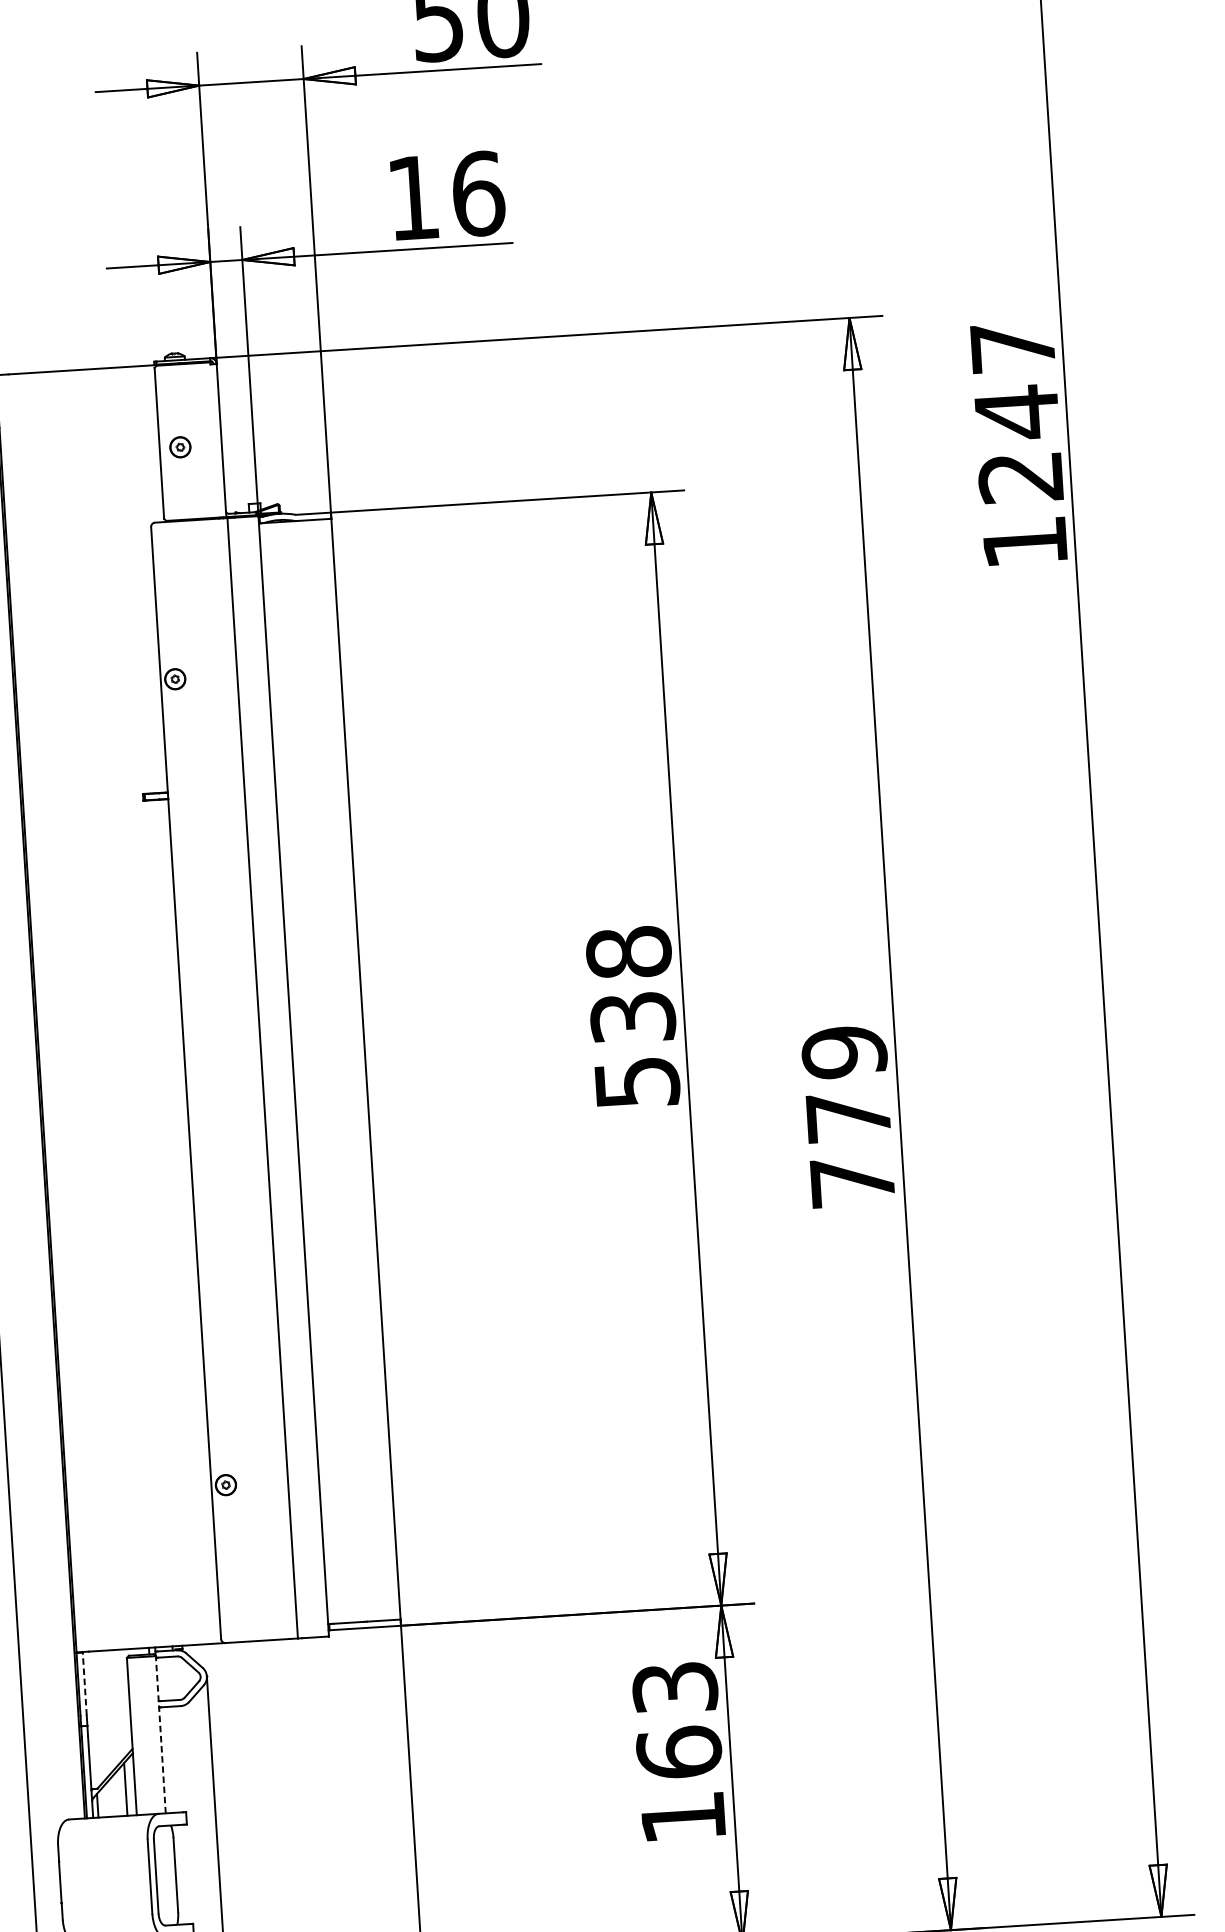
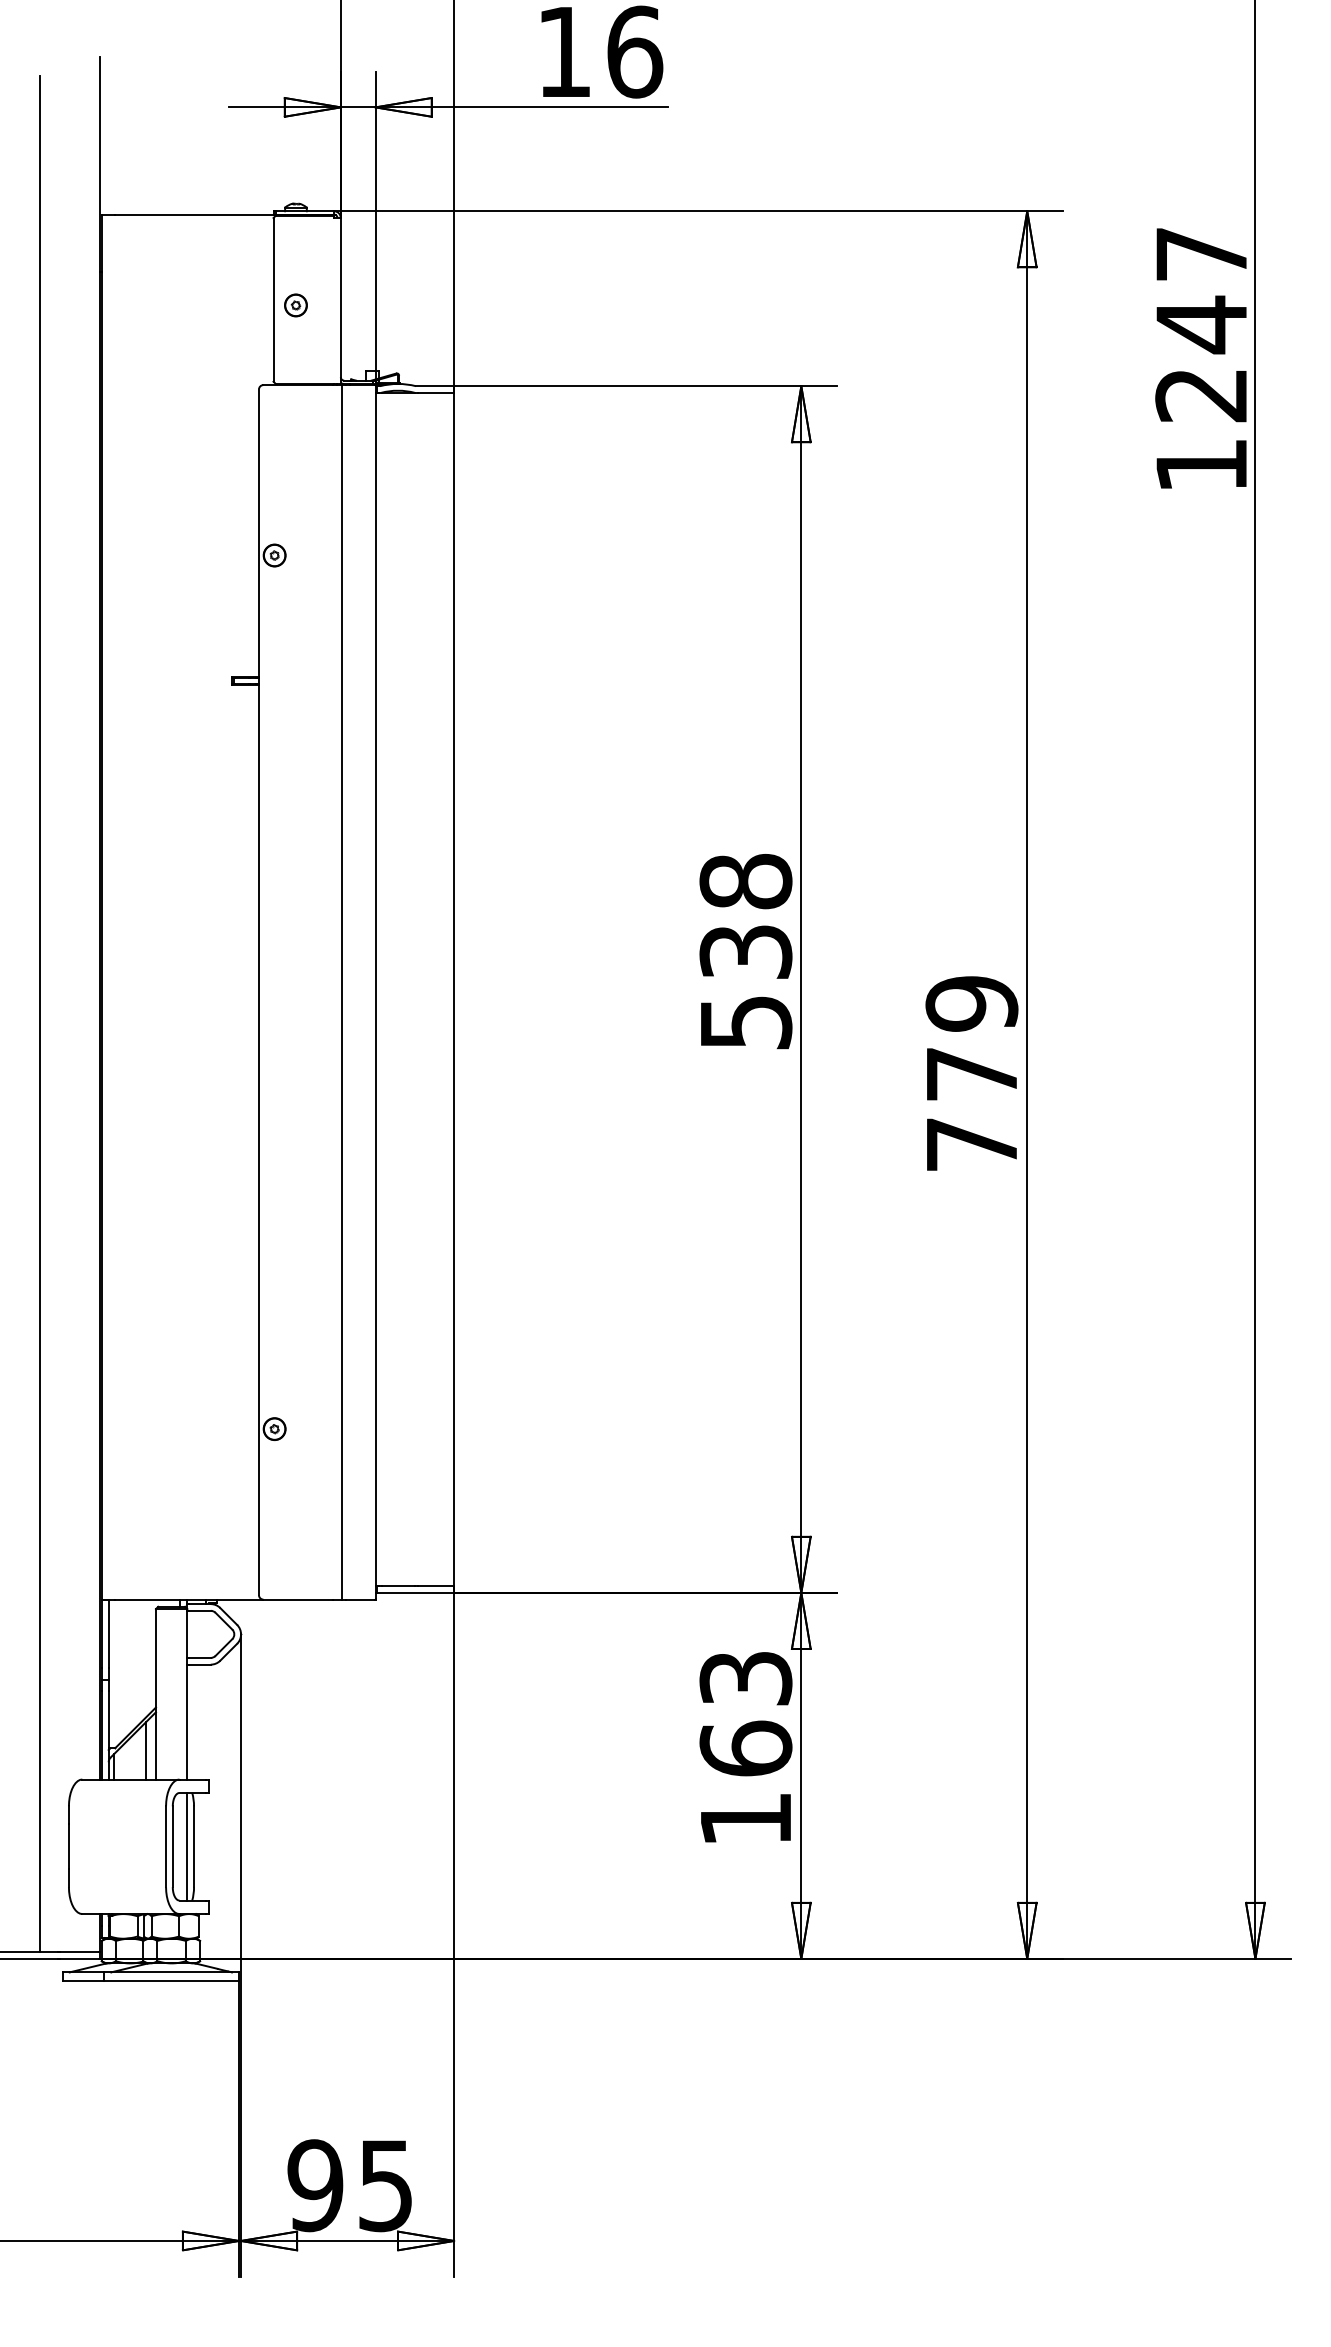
line: (84, 1683) -> (108, 1633), dashed -> solid
line: (160, 1734) -> (187, 1693), dashed -> solid
line: (169, 1875) -> (187, 1846), added

